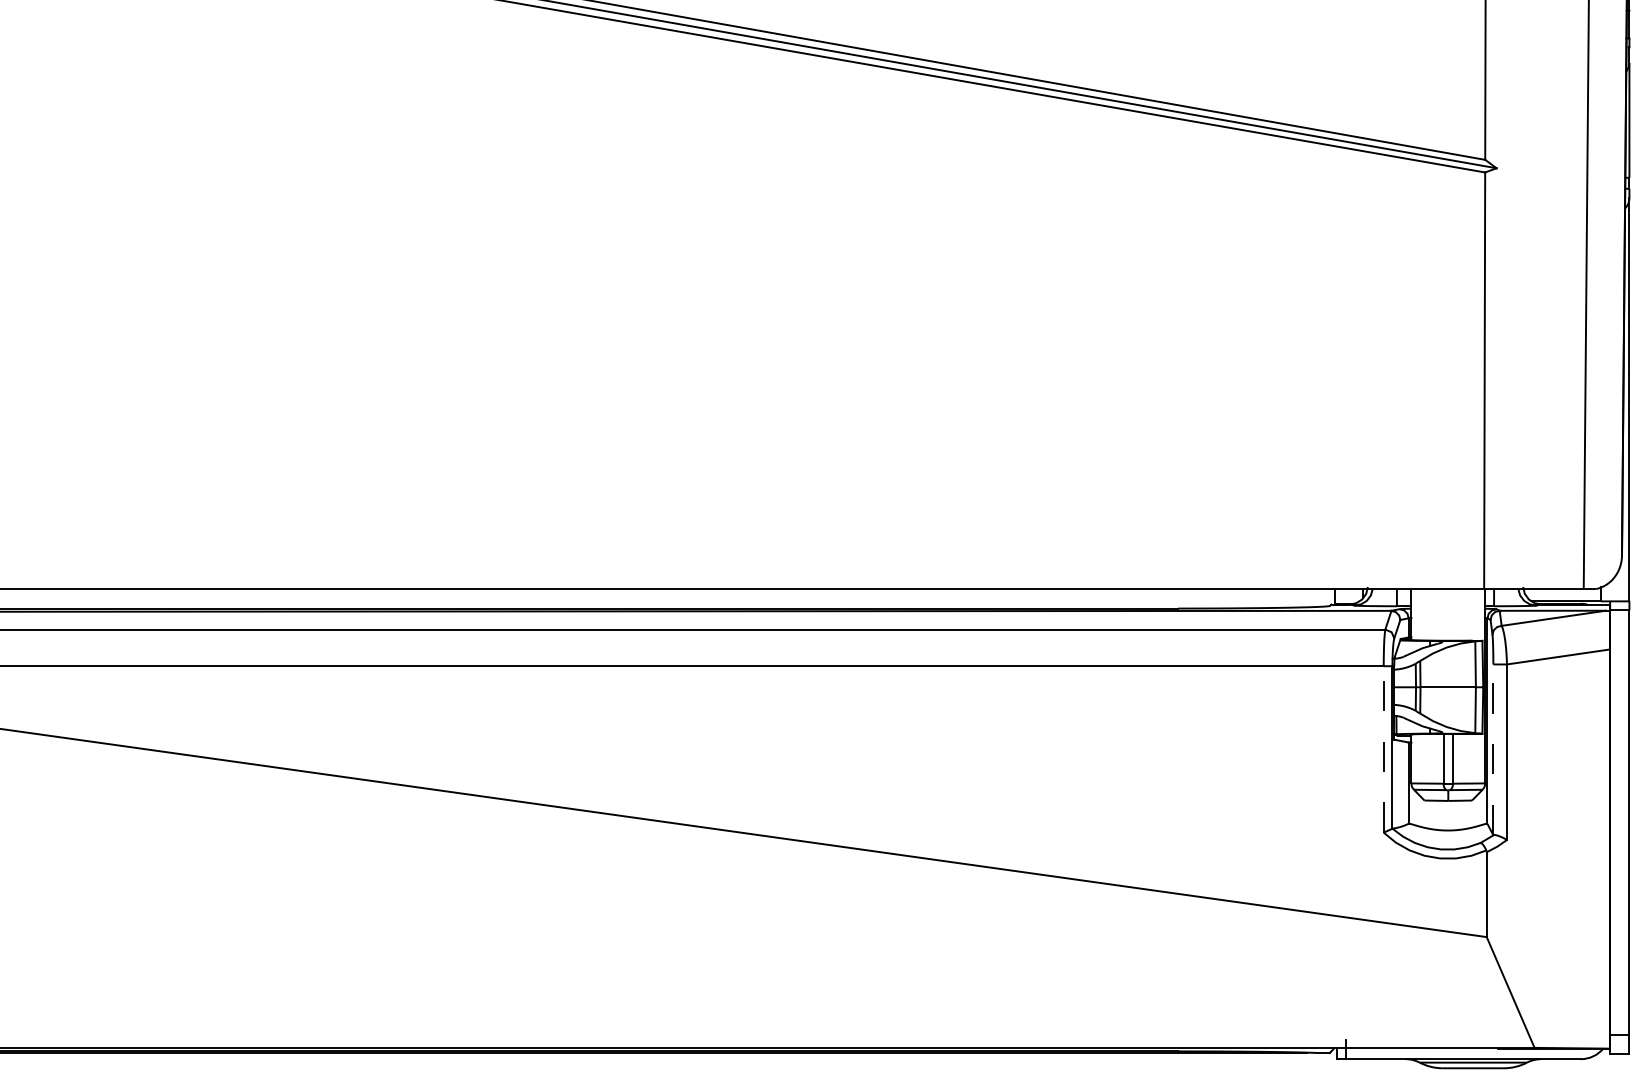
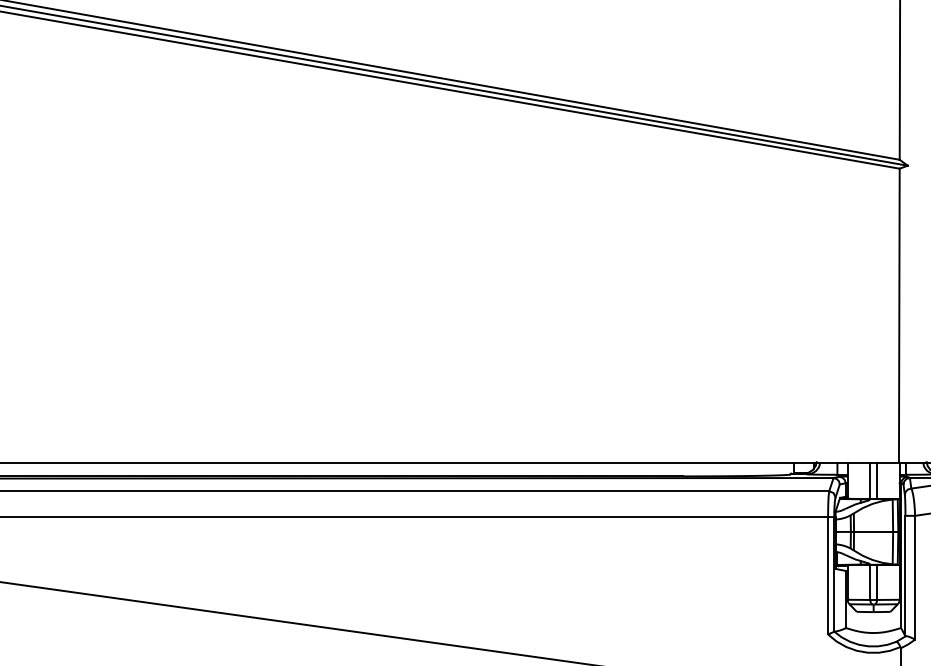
line: (1443, 614) -> (870, 480), added
line: (1453, 614) -> (877, 480), added
line: (1383, 748) -> (827, 575), dashed -> solid
line: (1493, 749) -> (905, 575), dashed -> solid

